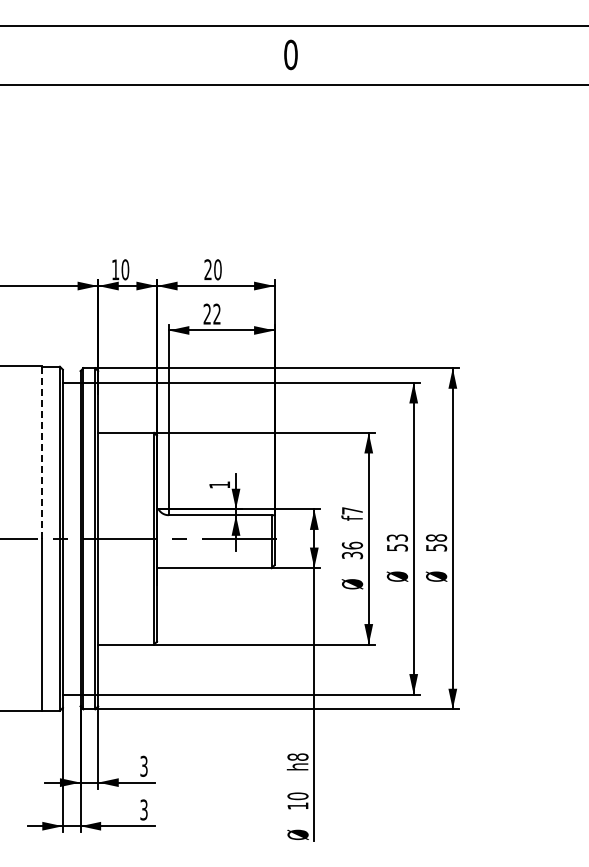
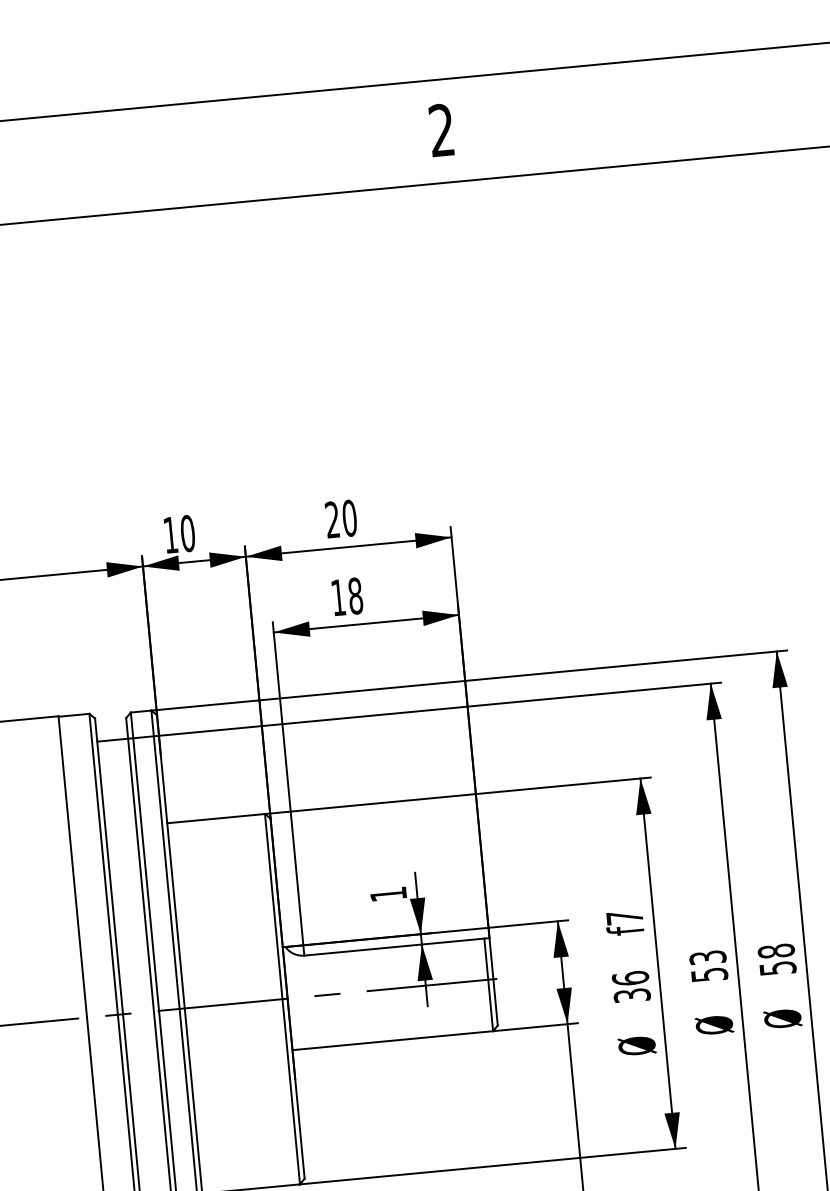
text: (290, 54) -> (441, 129), 0 -> 2
text: (211, 313) -> (345, 595), 22 -> 18
line: (42, 452) -> (73, 866), dashed -> solid

